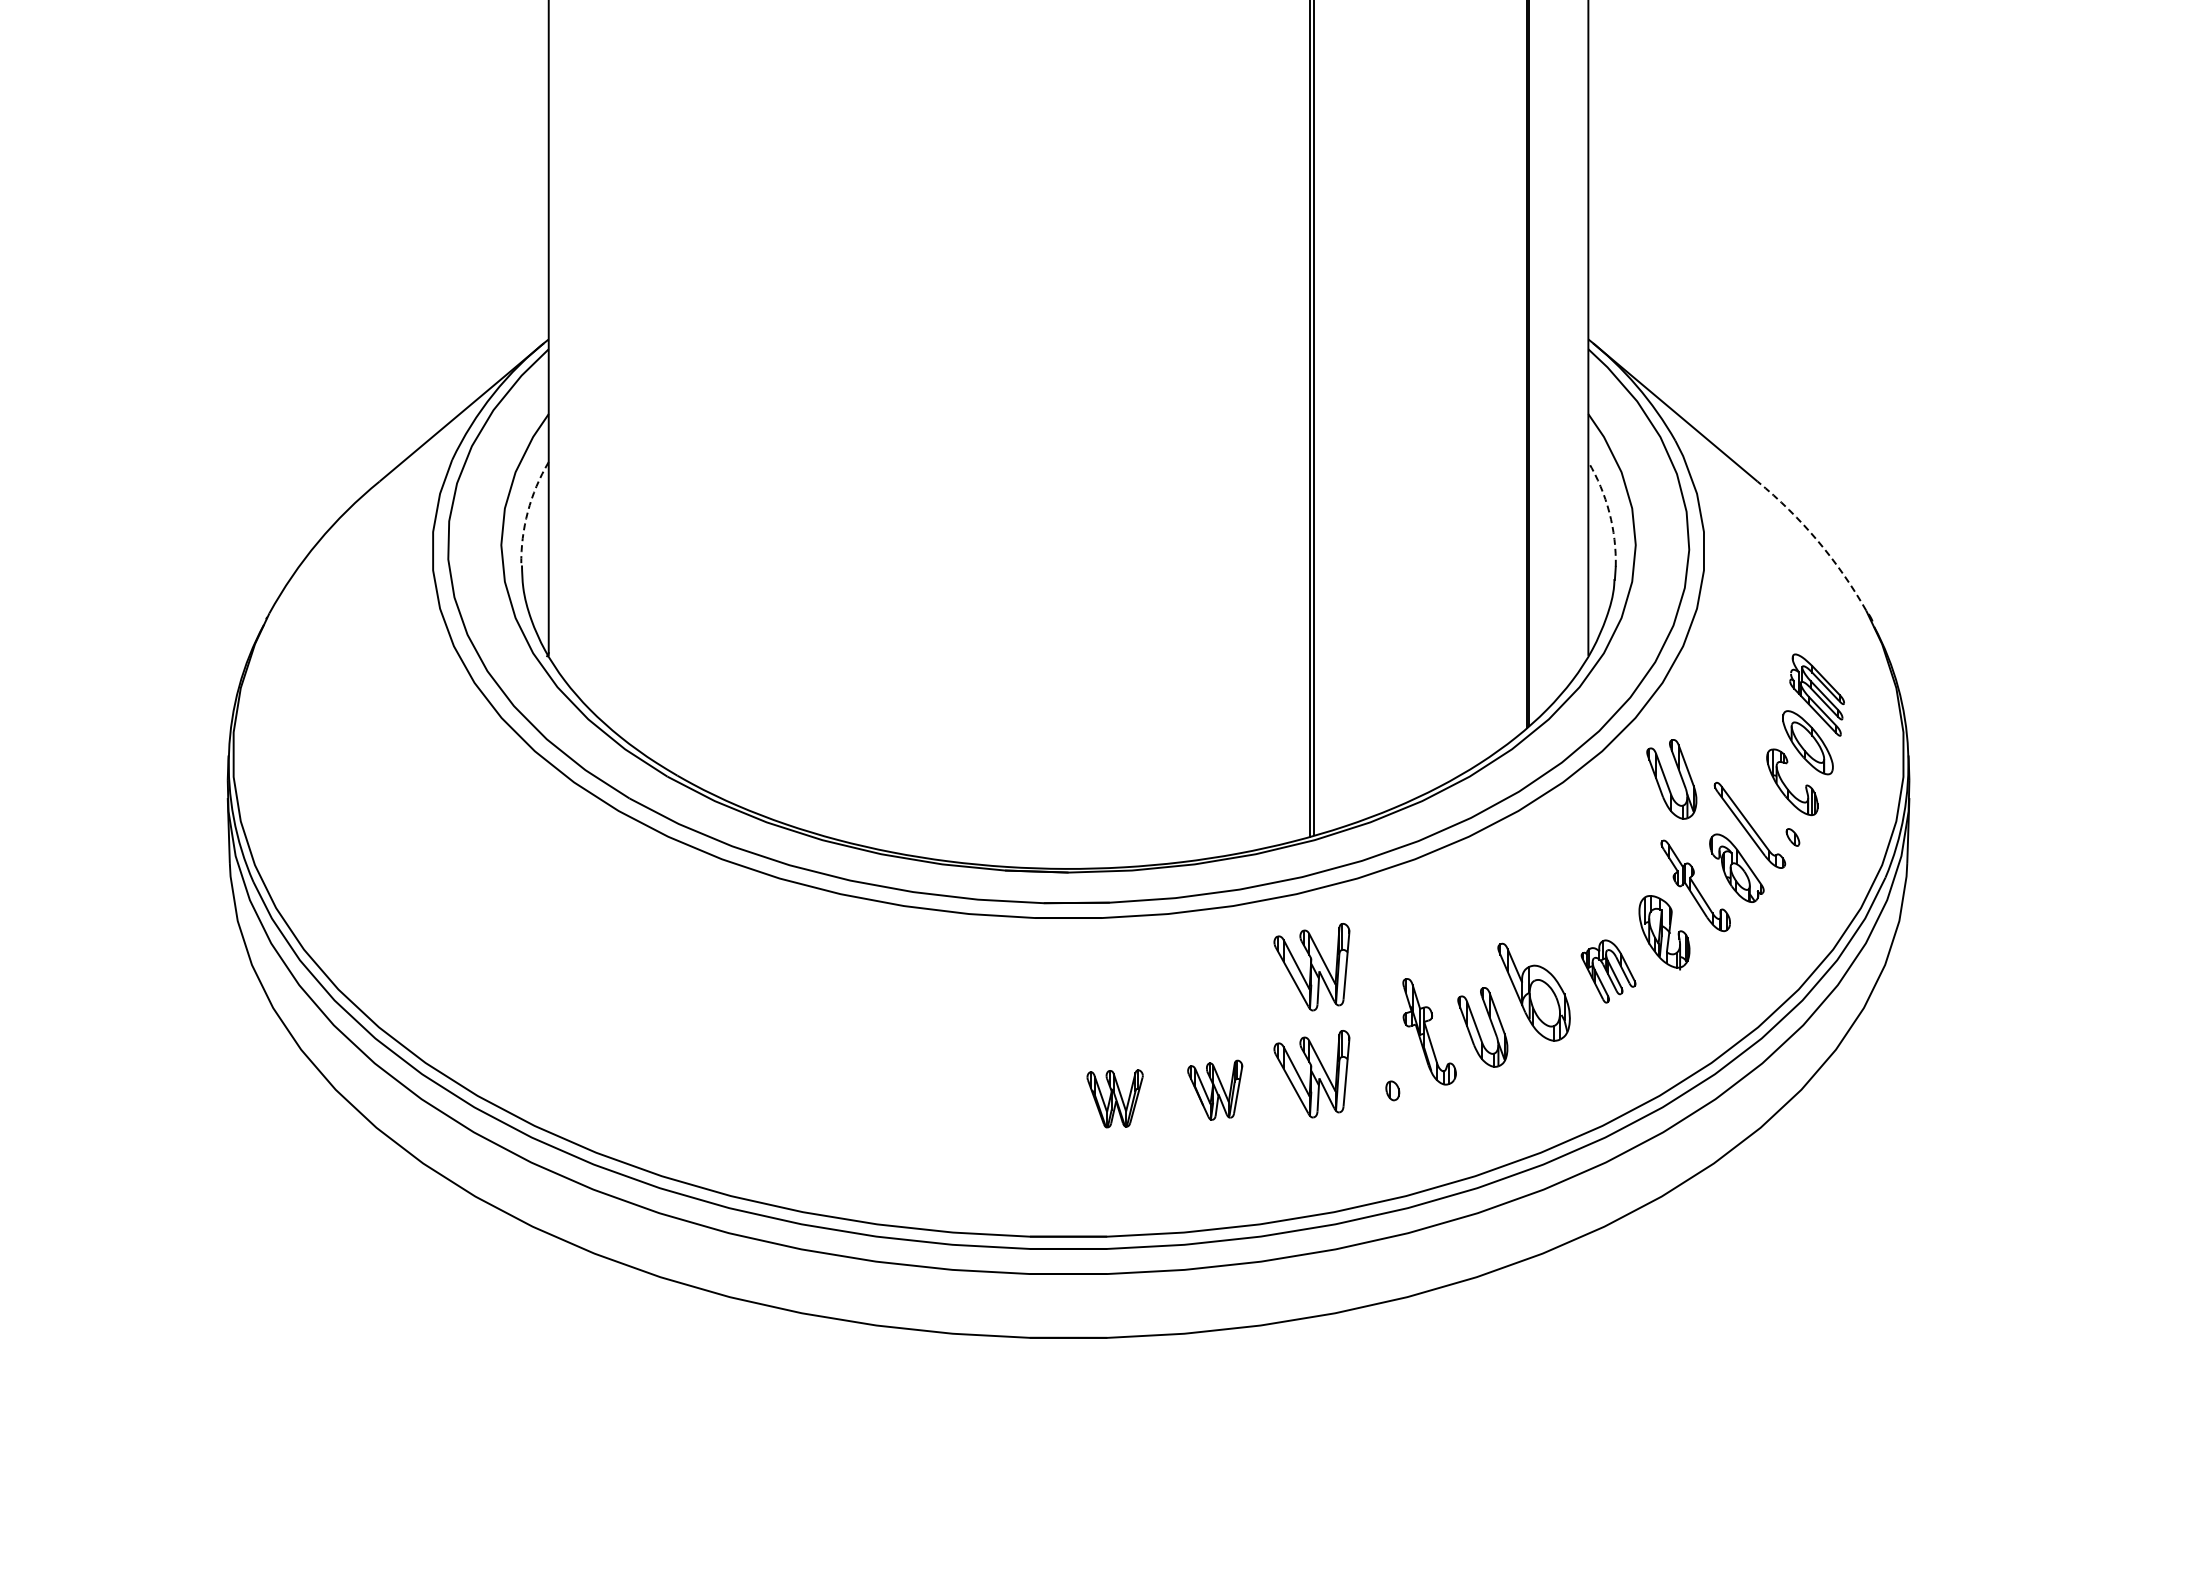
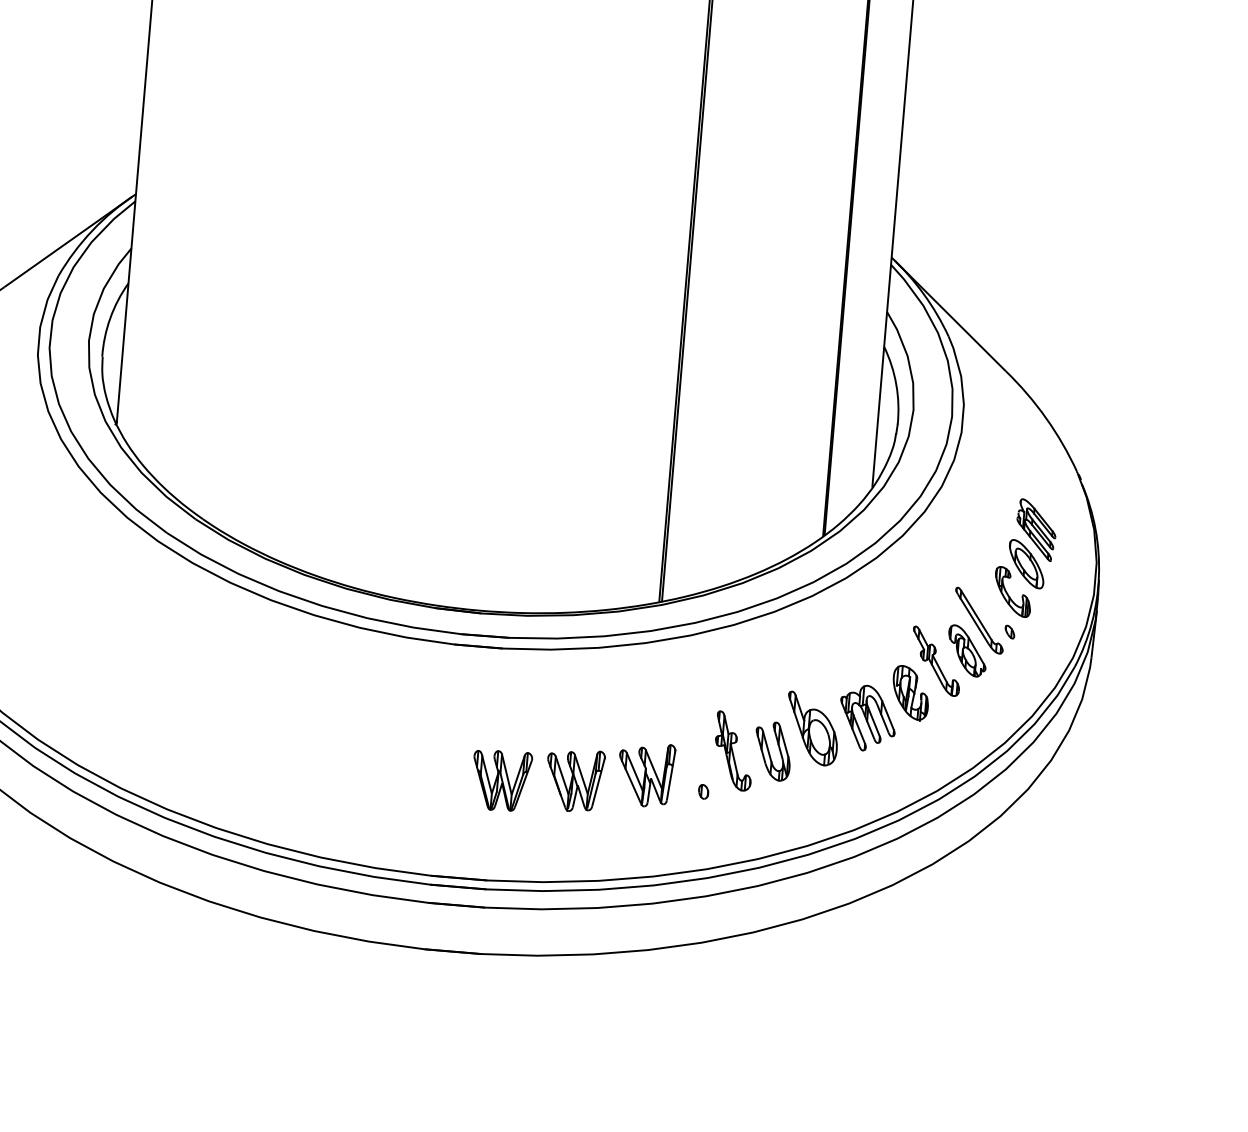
arc: (527, 511) -> (110, 317), dashed -> solid
arc: (1609, 512) -> (896, 384), dashed -> solid
arc: (1817, 541) -> (1045, 418), dashed -> solid
part: (1671, 779) -> (925, 582), removed
part: (1311, 967) -> (652, 697), removed
part: (1608, 971) -> (867, 718), size x1.43
part: (1214, 1090) -> (574, 780), size x1.43
part: (1114, 1098) -> (500, 780), size x1.43

